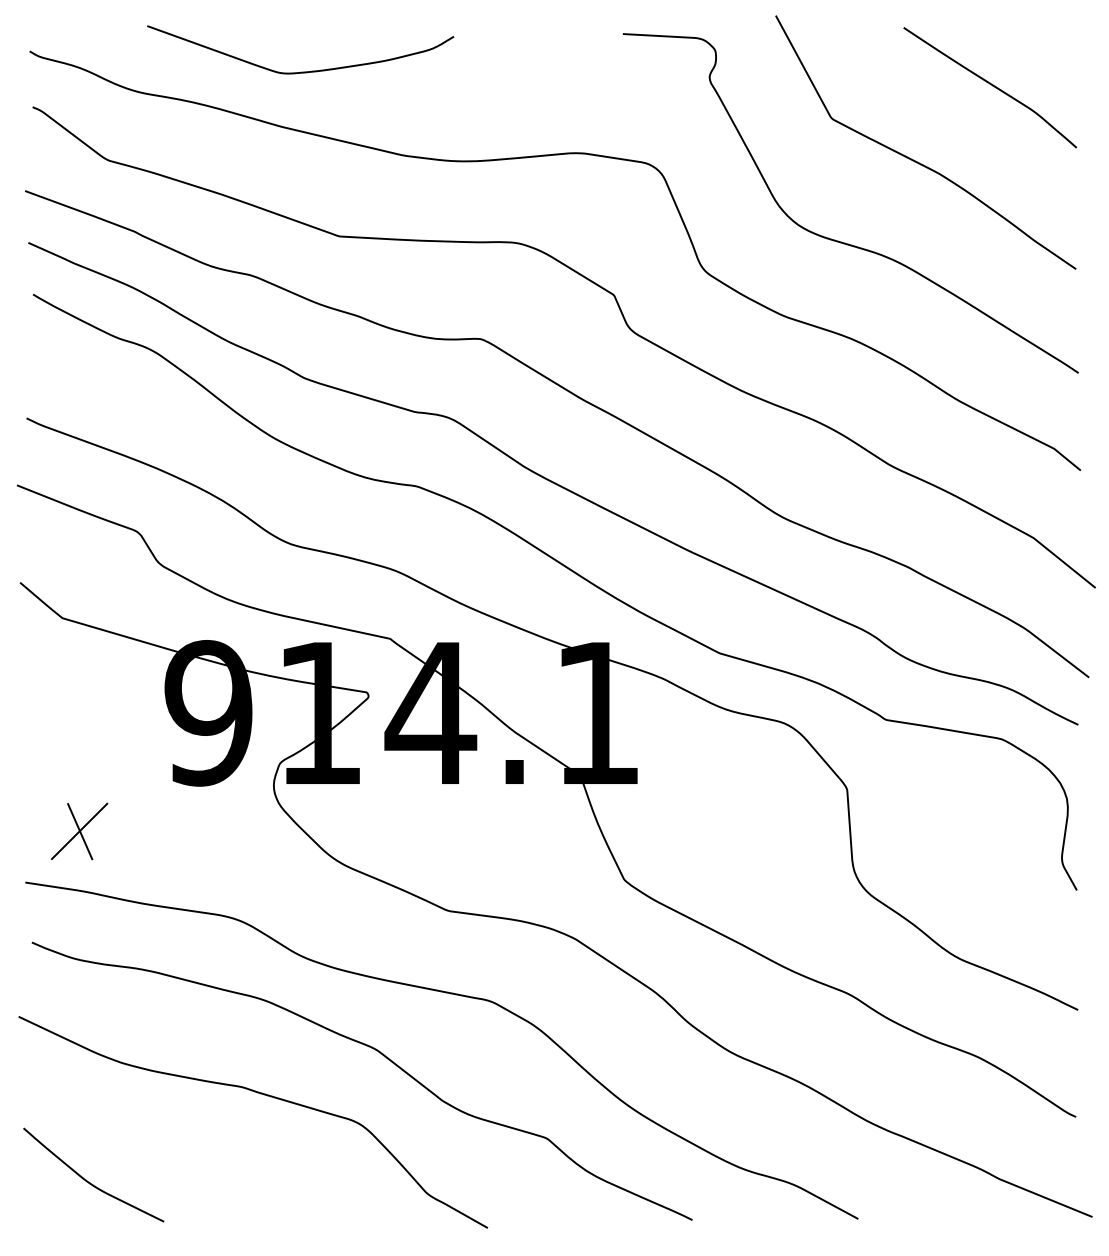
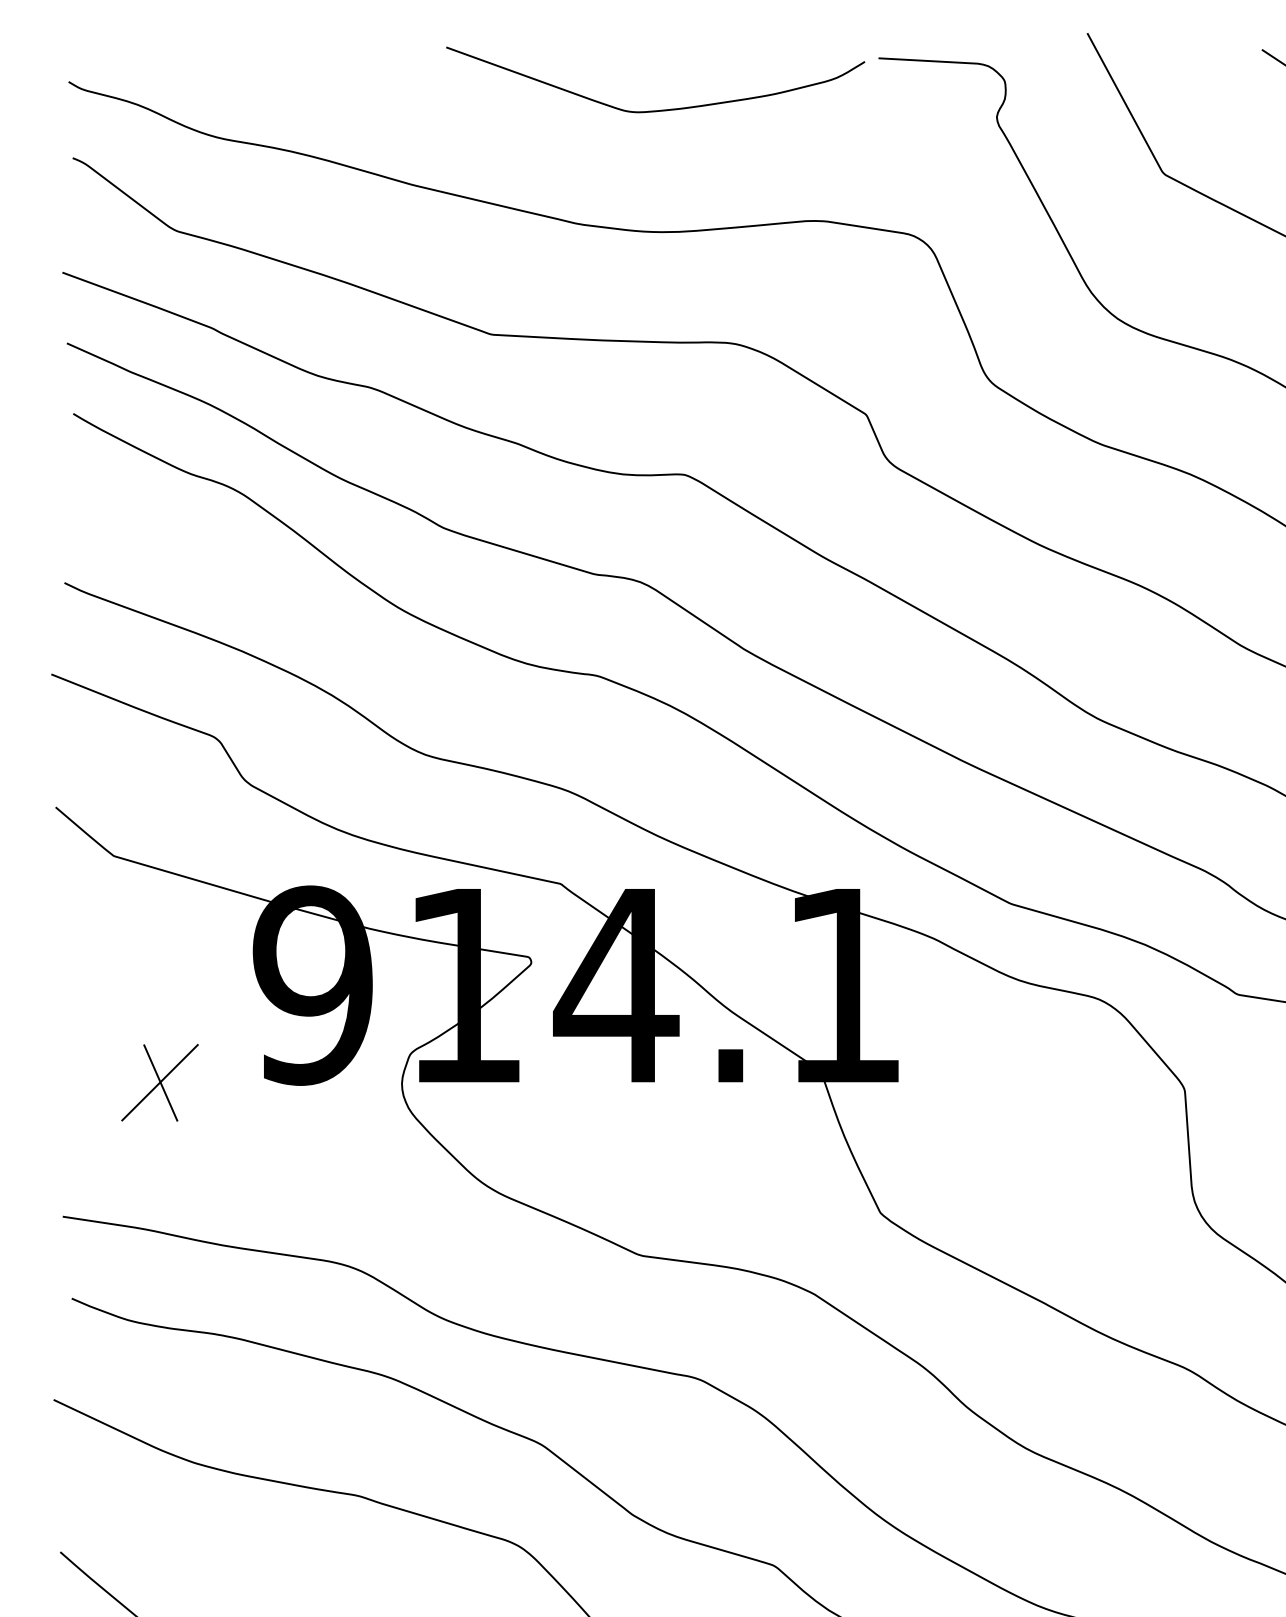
curve: (301, 71) -> (656, 109), moved
part: (79, 831) -> (159, 1082), moved

